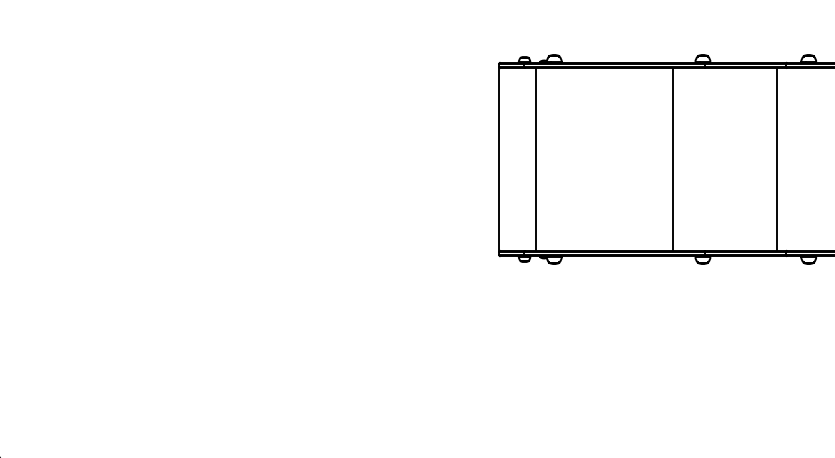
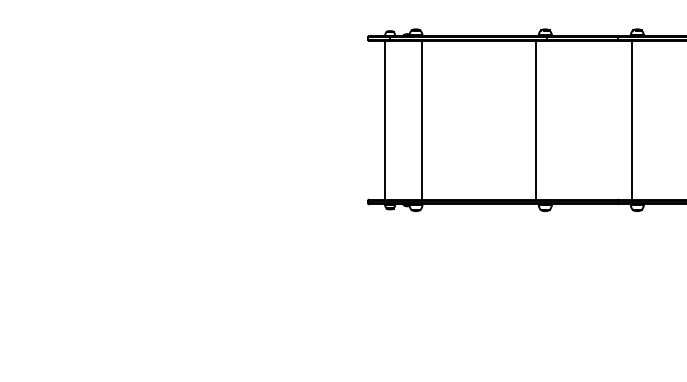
line: (498, 159) -> (384, 120), moved
line: (535, 159) -> (422, 120), moved
line: (672, 159) -> (536, 120), moved
line: (776, 159) -> (631, 120), moved

